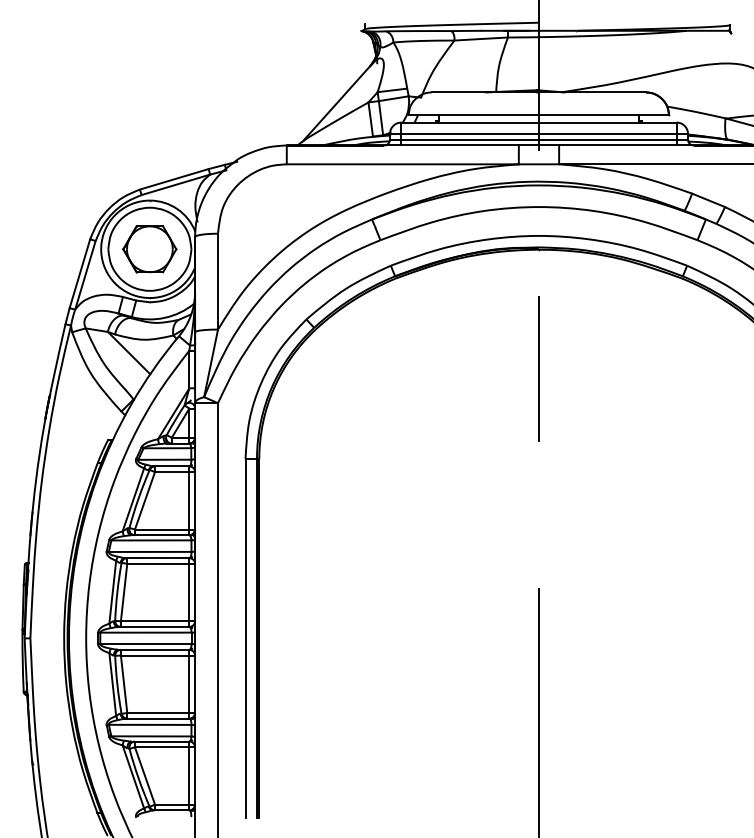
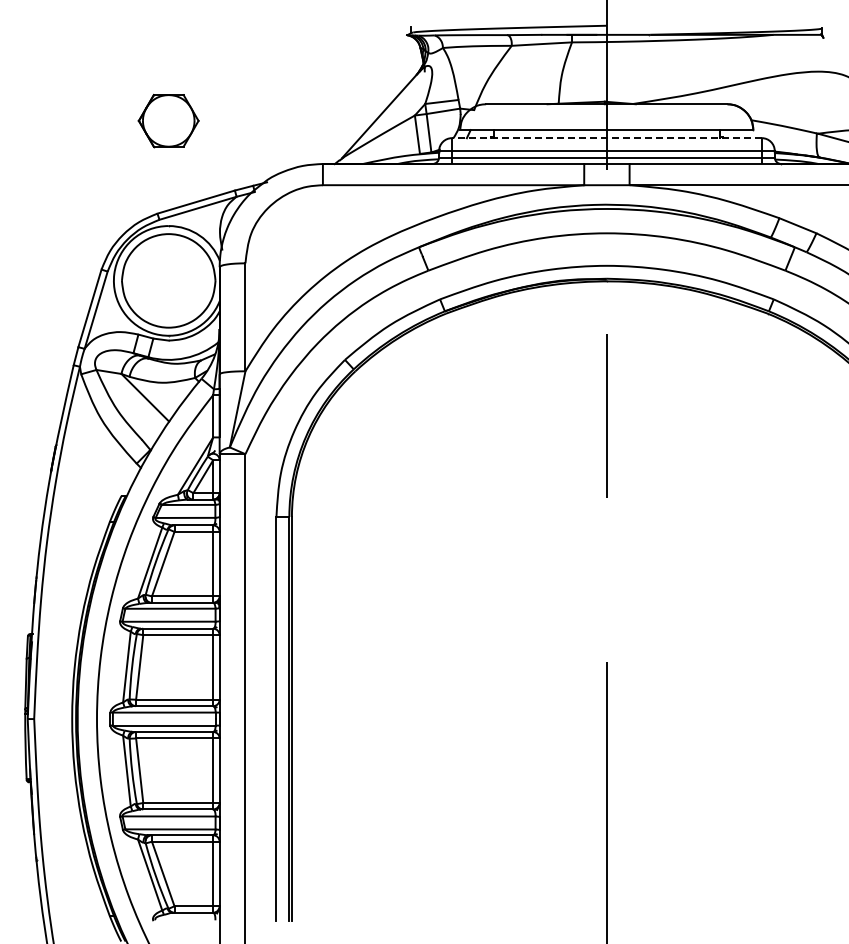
line: (538, 122) -> (606, 138), solid -> dashed
part: (149, 249) -> (168, 121), moved

